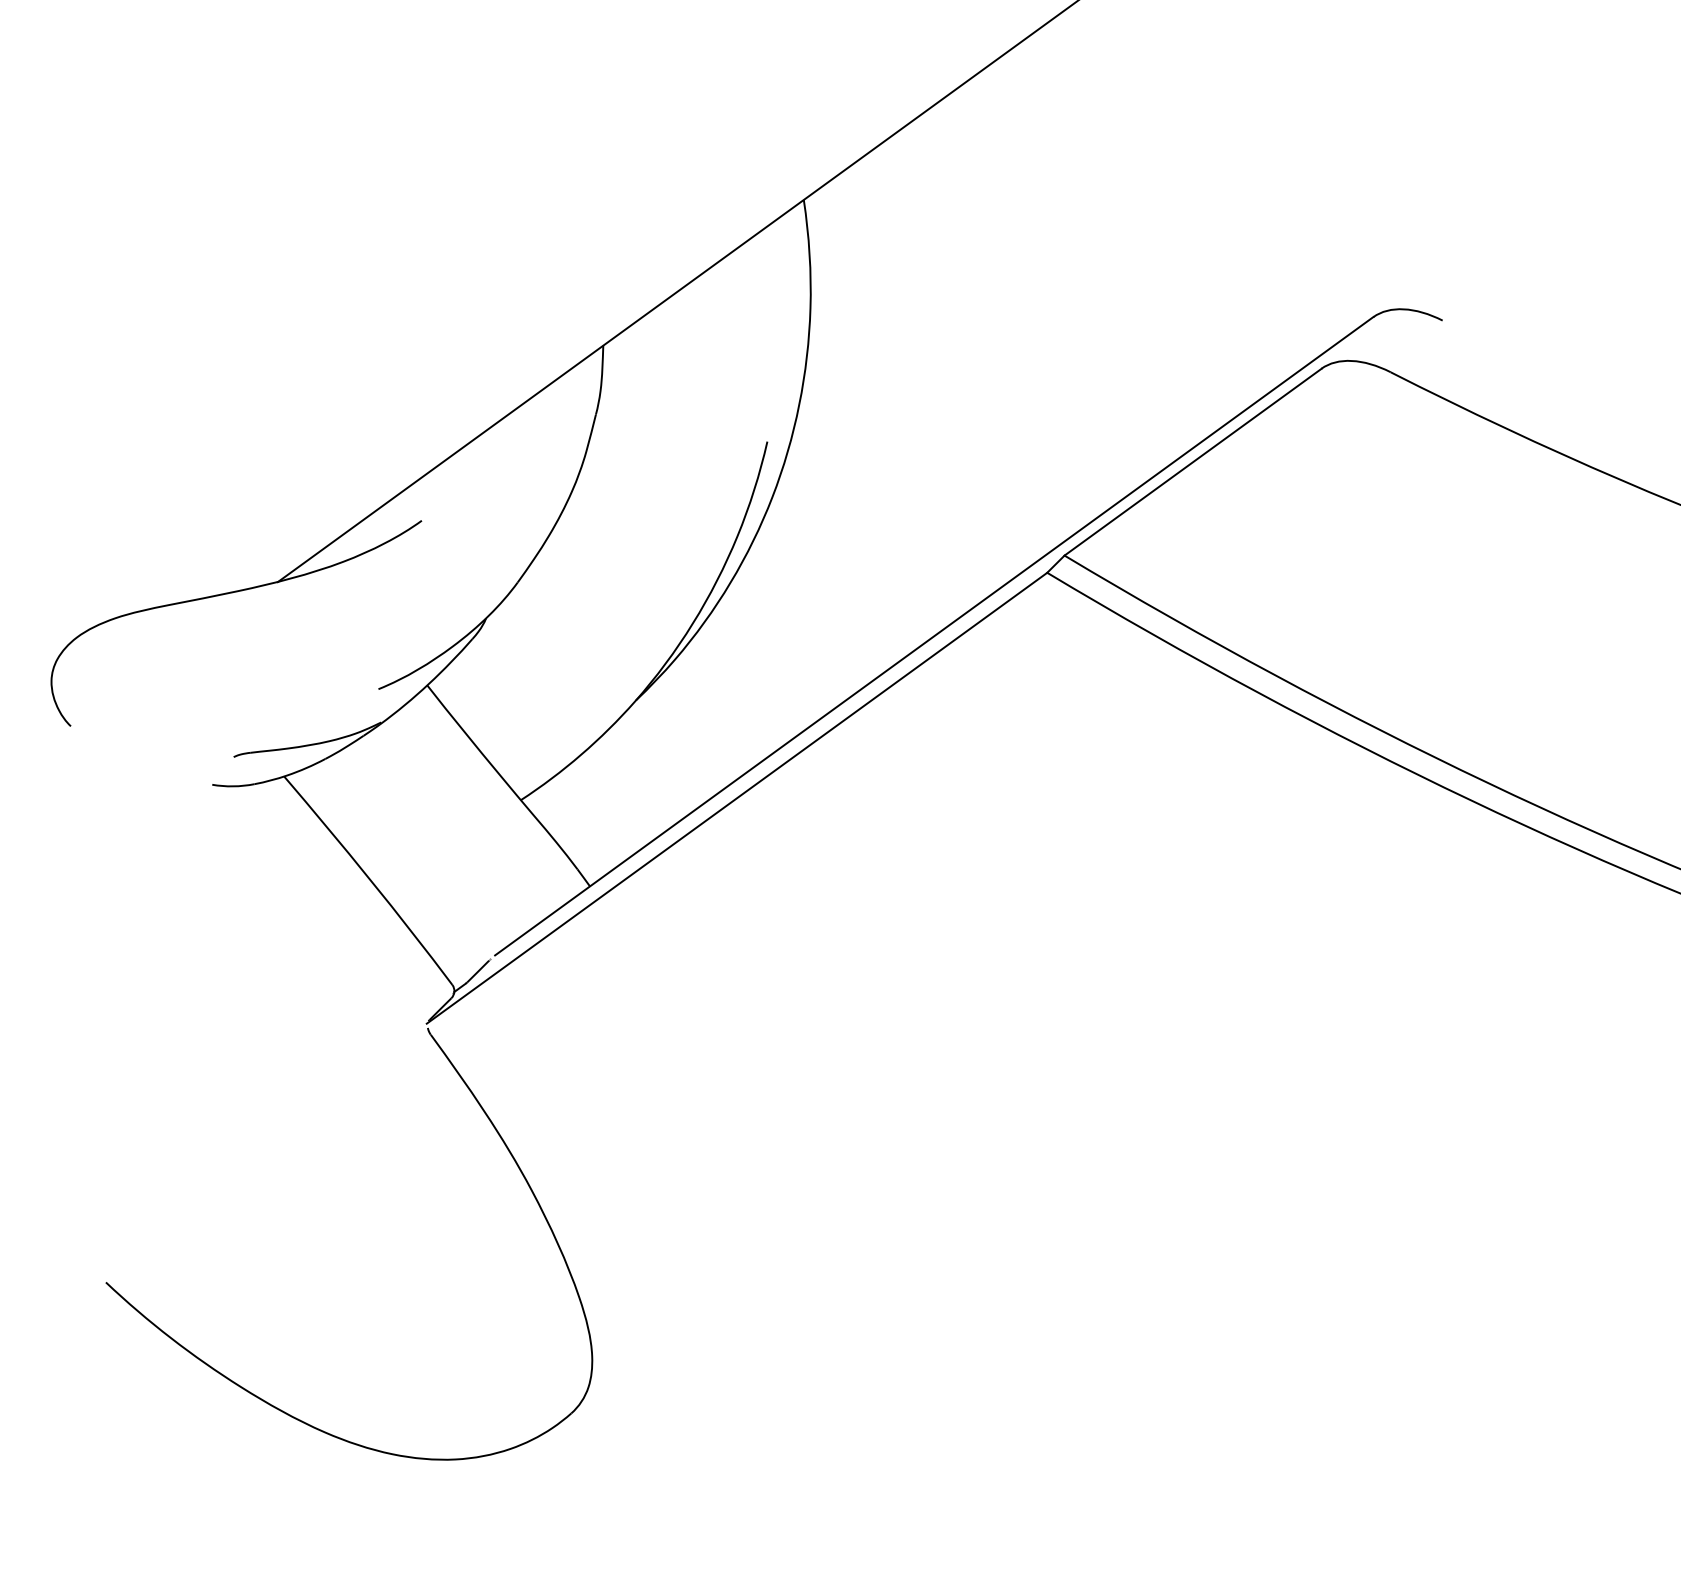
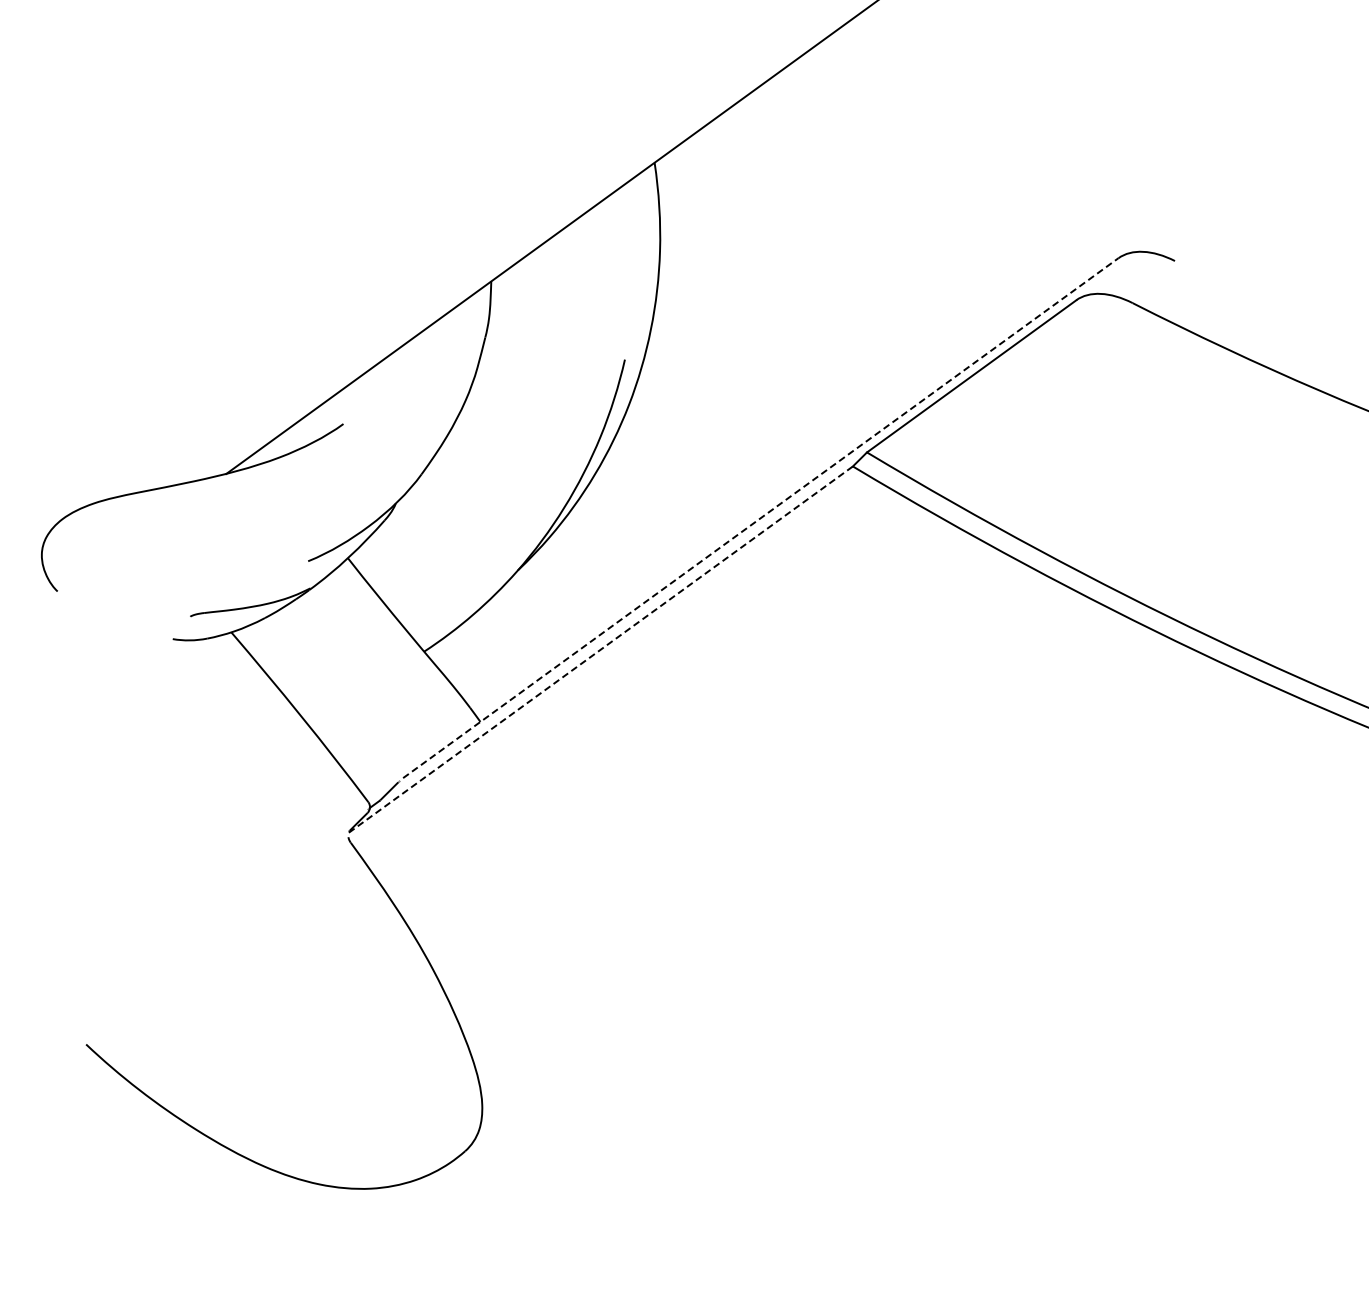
line: (935, 635) -> (761, 517), solid -> dashed
line: (736, 798) -> (599, 650), solid -> dashed

